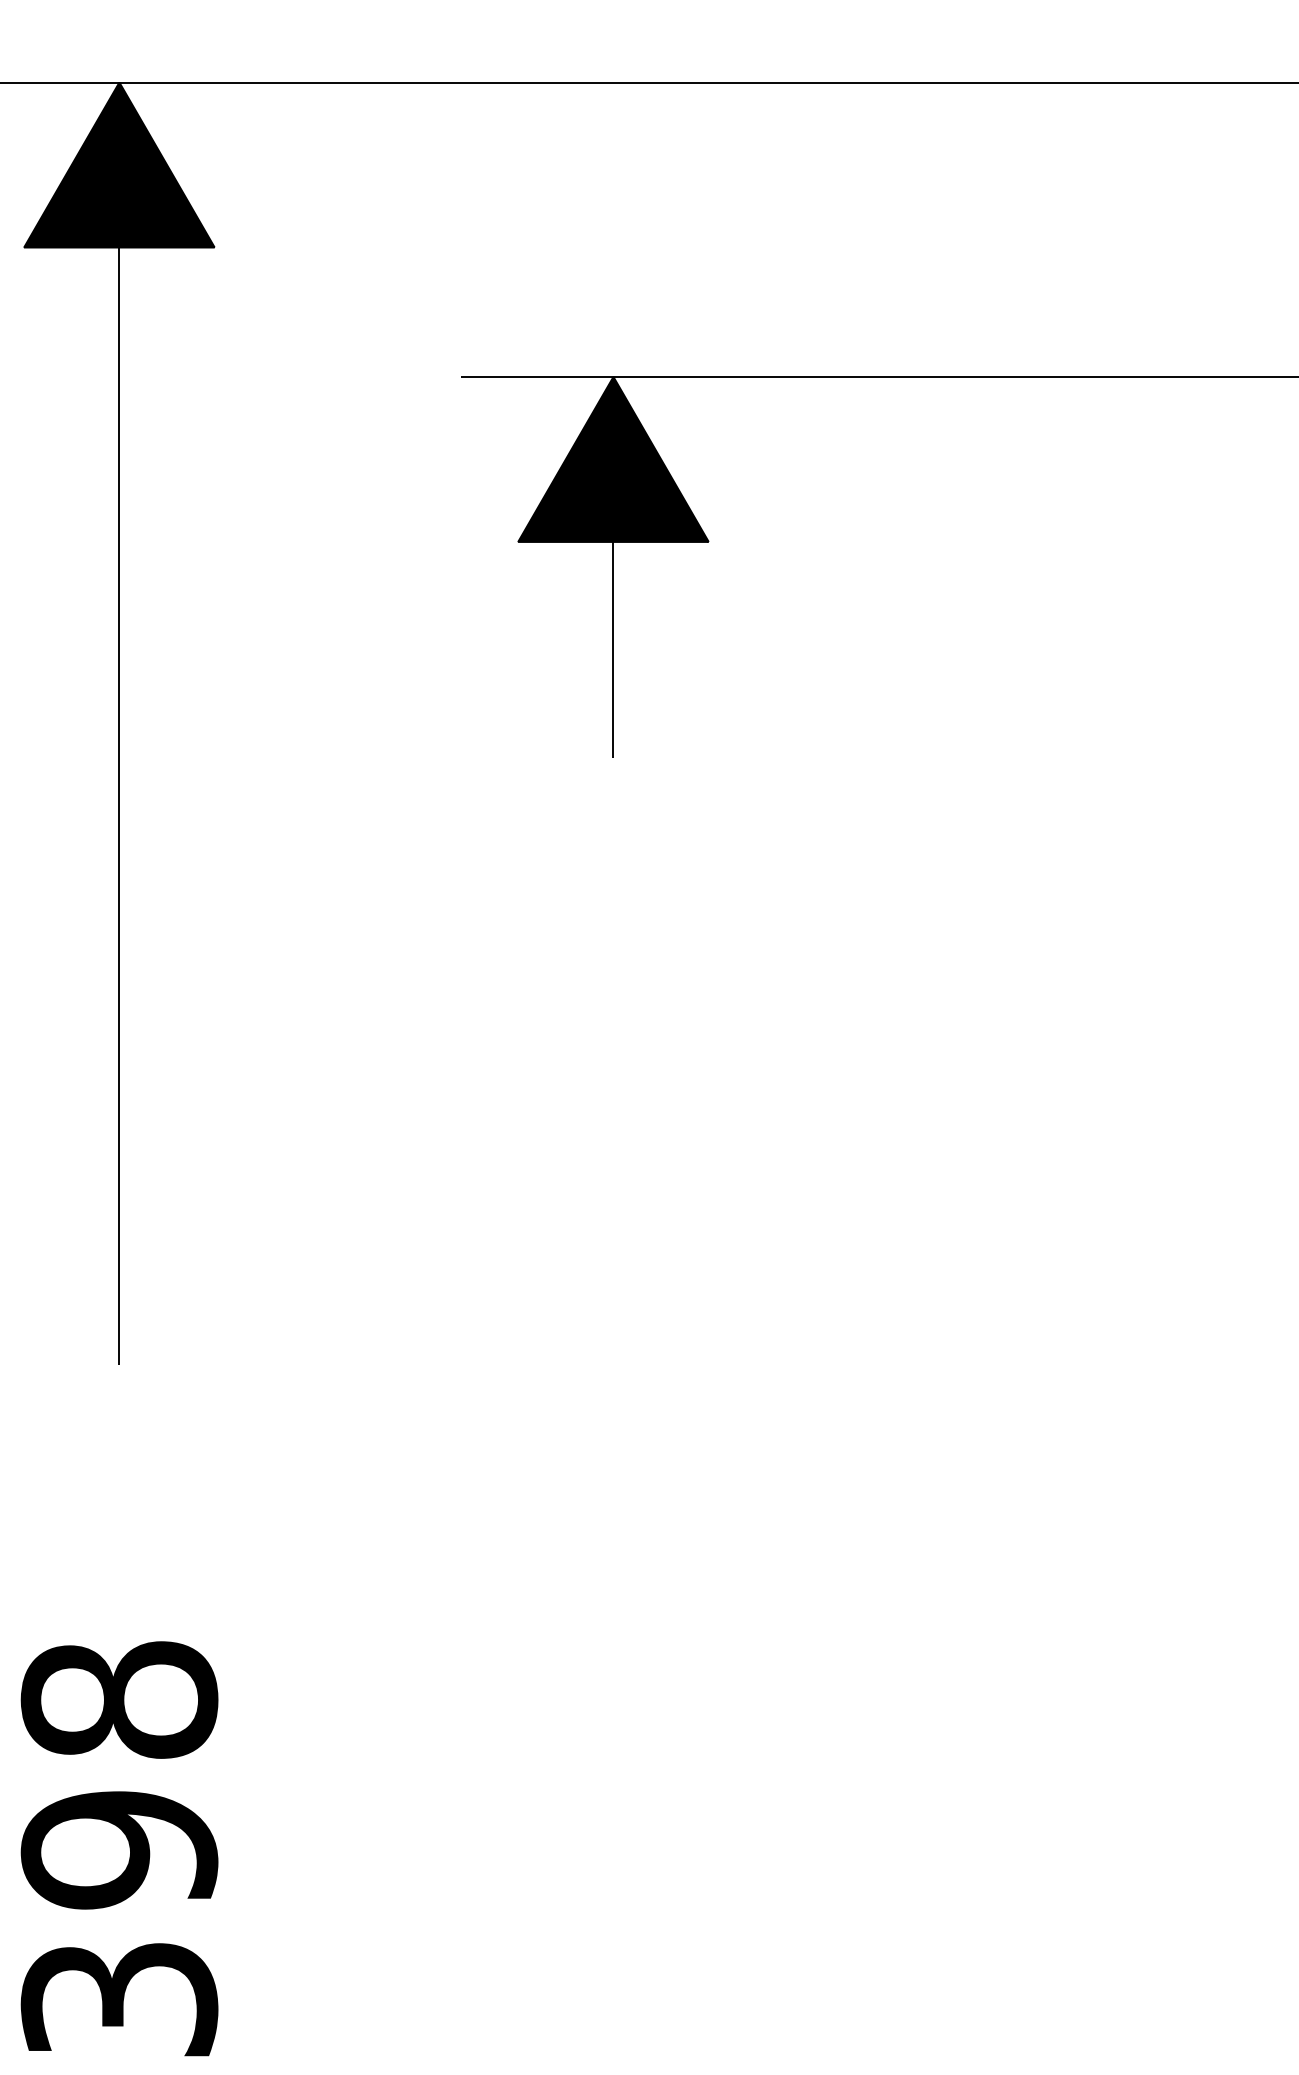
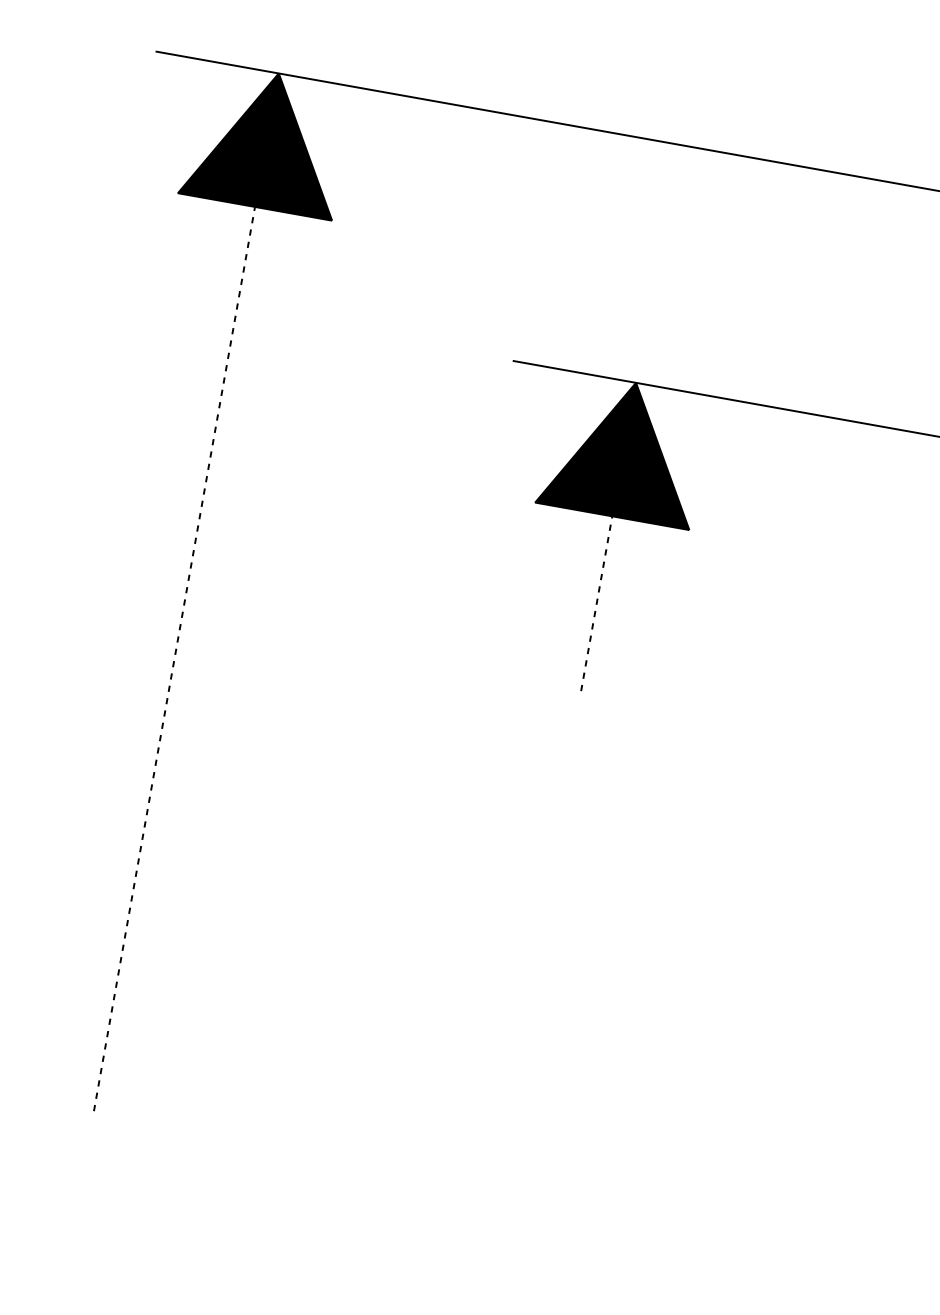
line: (613, 649) -> (596, 603), solid -> dashed
line: (119, 806) -> (174, 659), solid -> dashed

